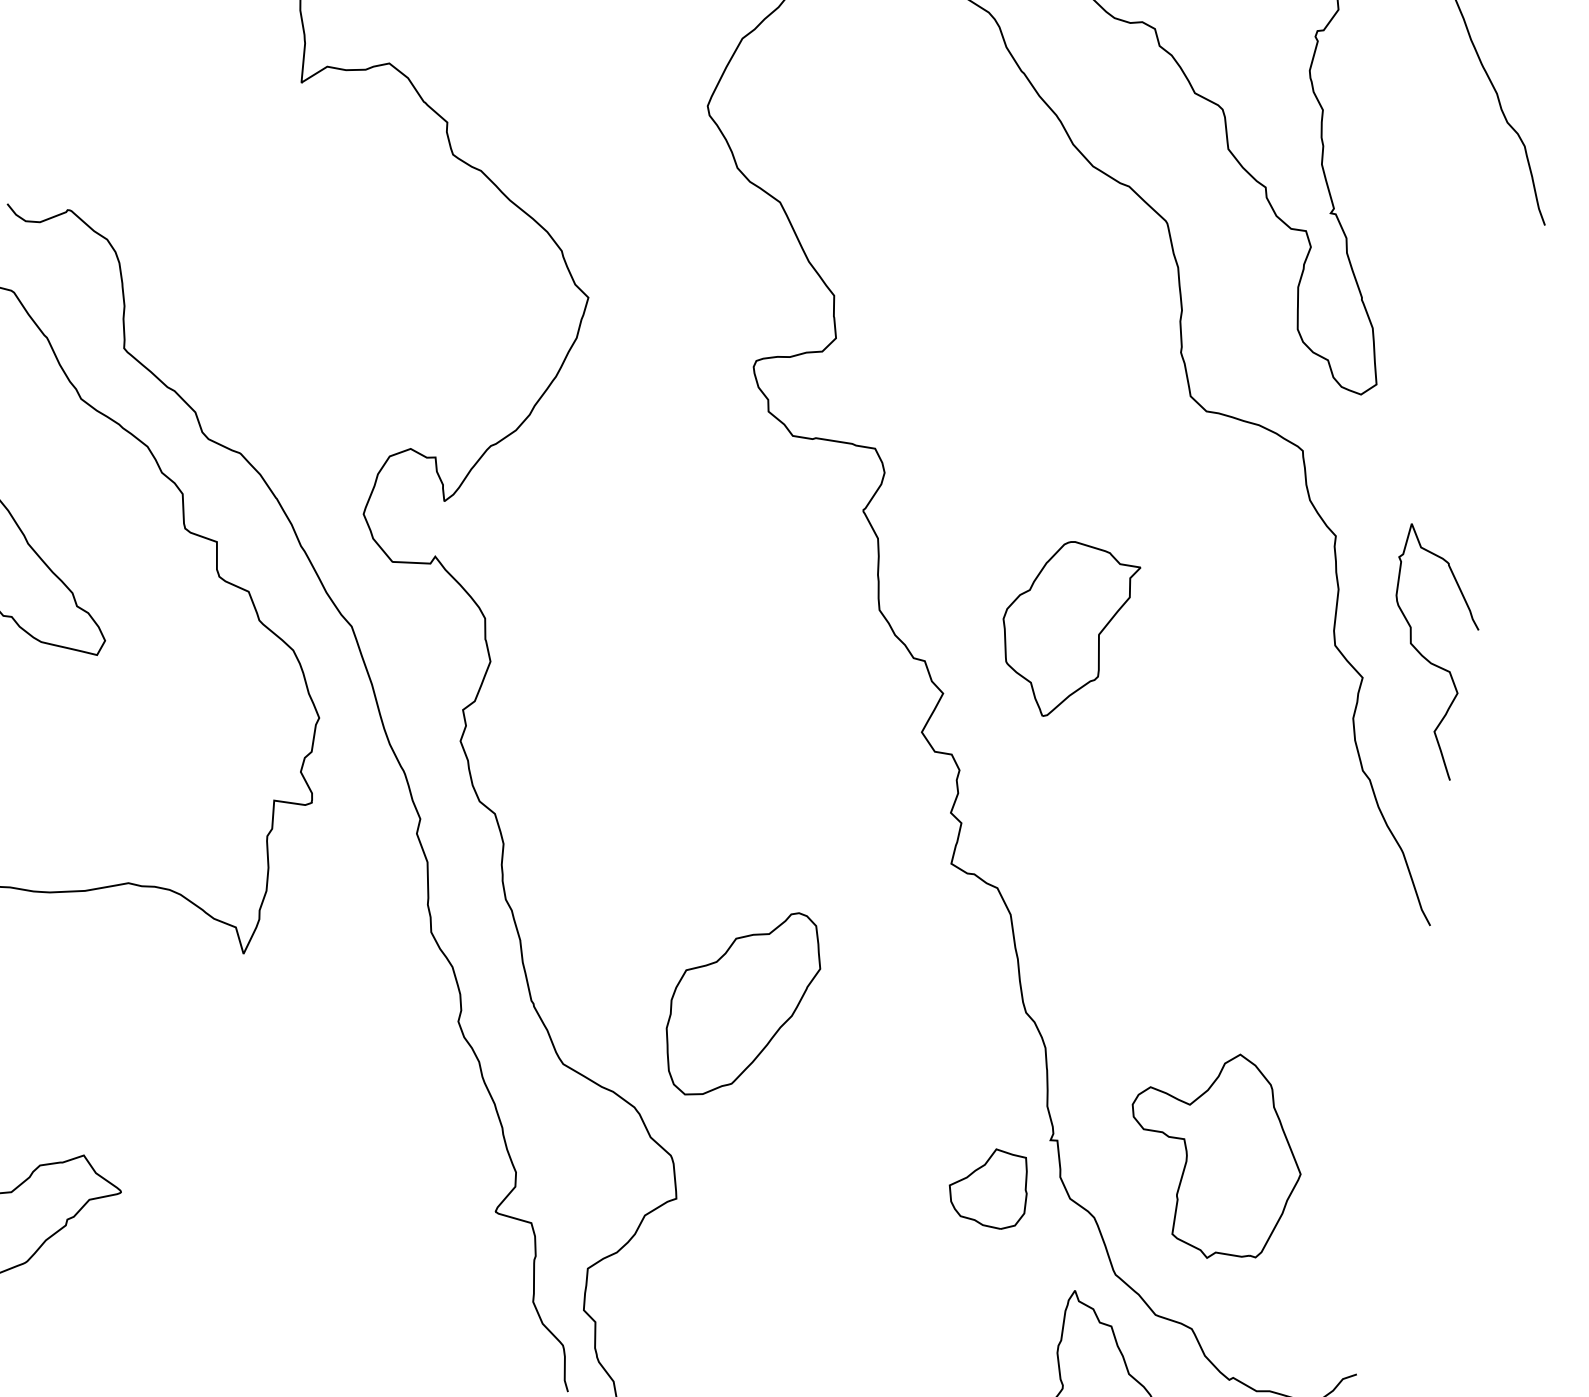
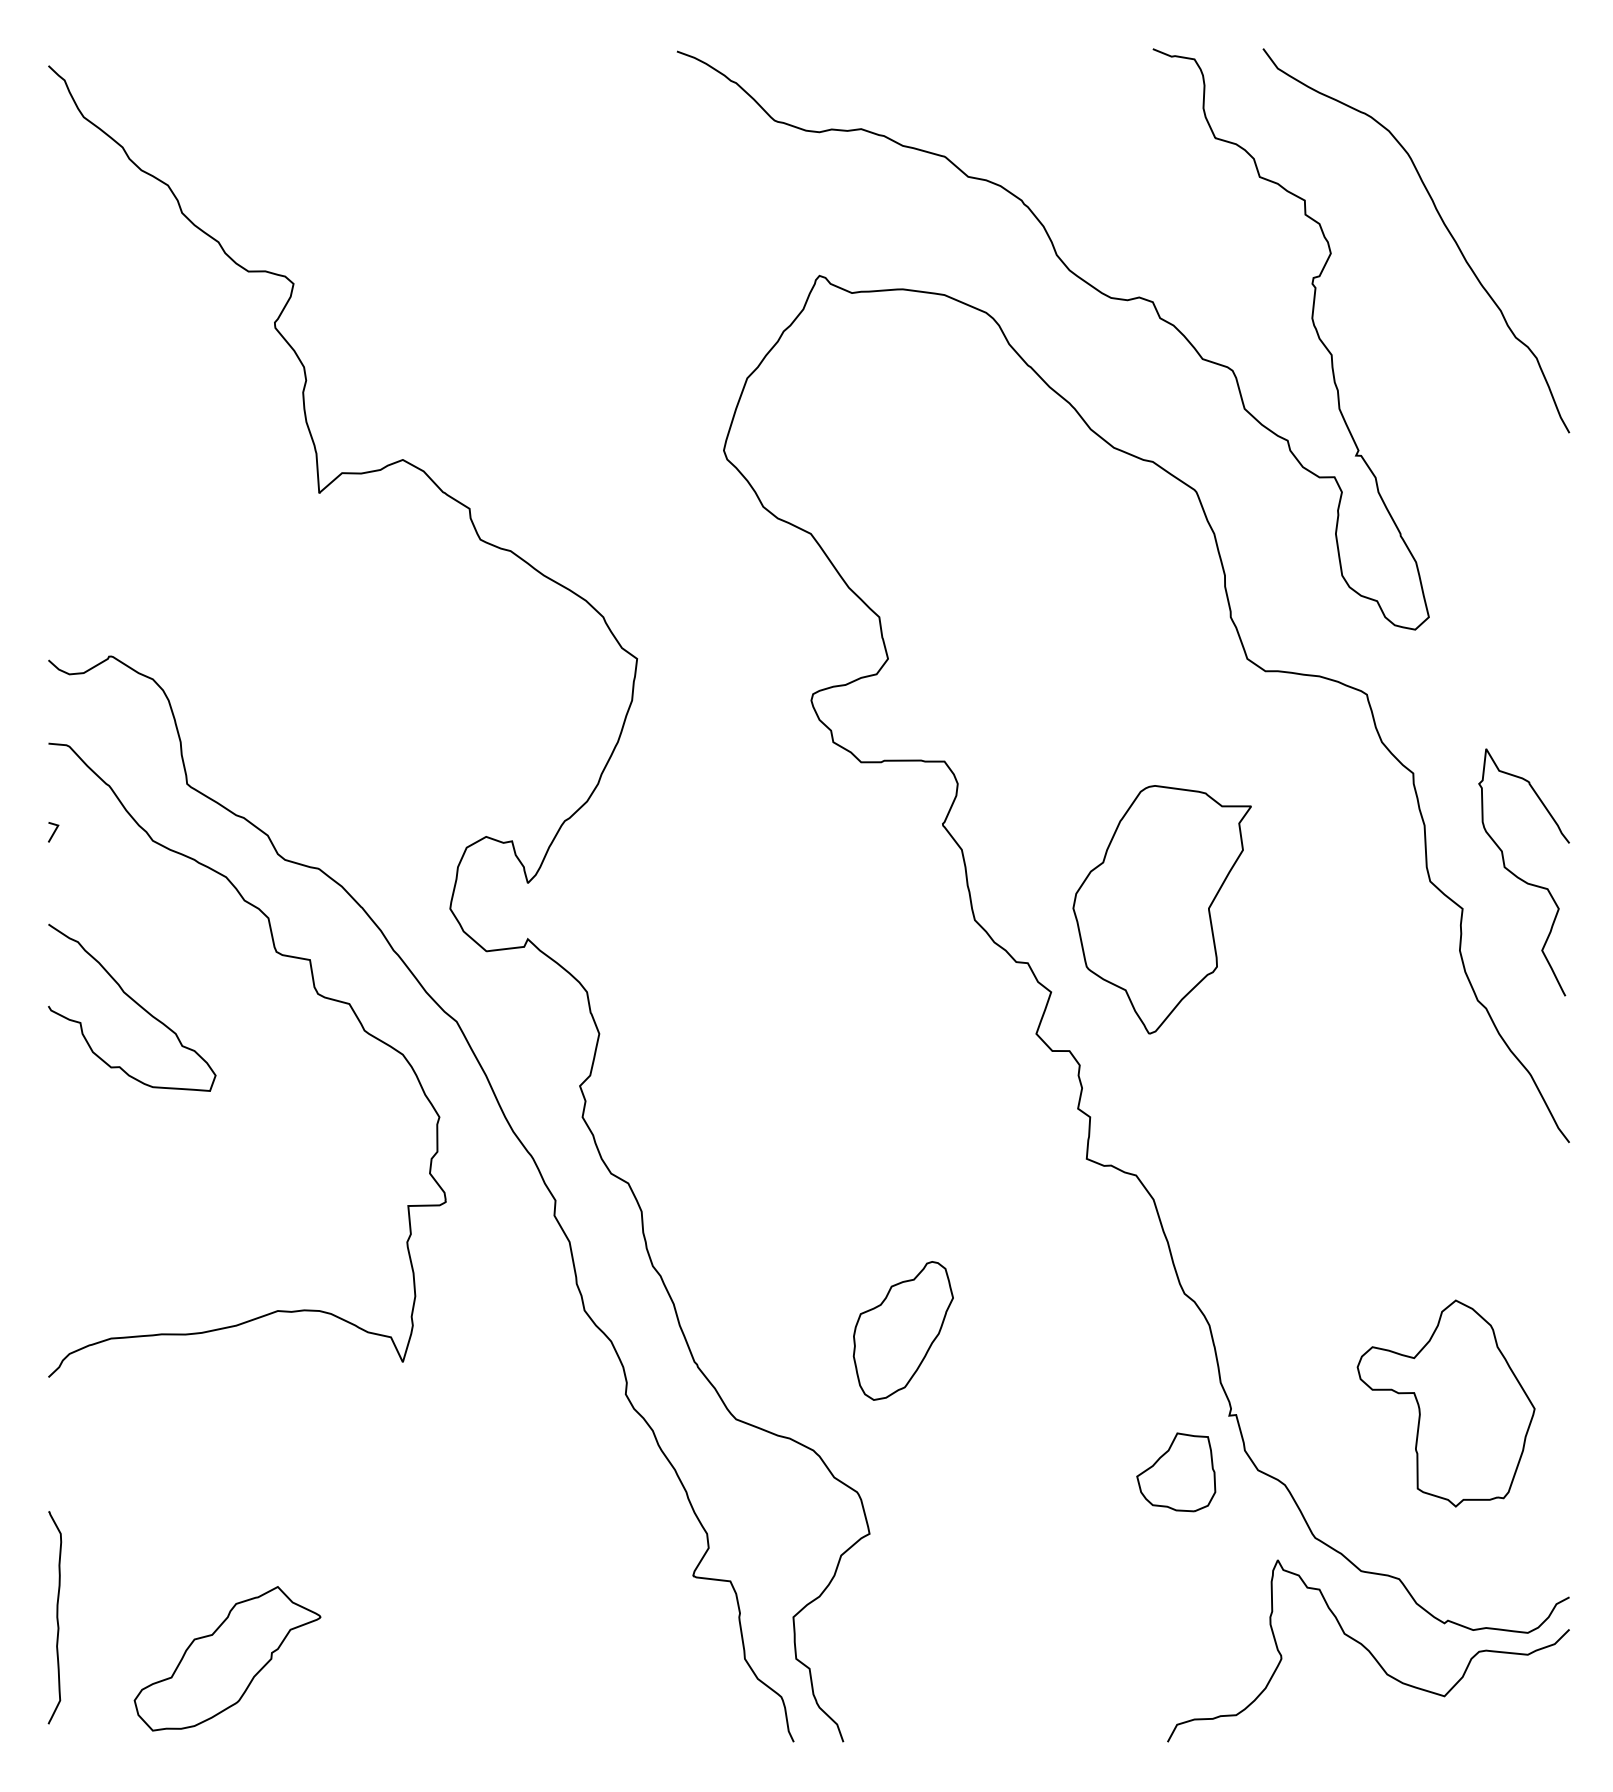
part: (1065, 629) -> (1161, 909), size x1.4
part: (742, 1003) -> (903, 1330), size x0.7
part: (1213, 1154) -> (1445, 1403), moved

